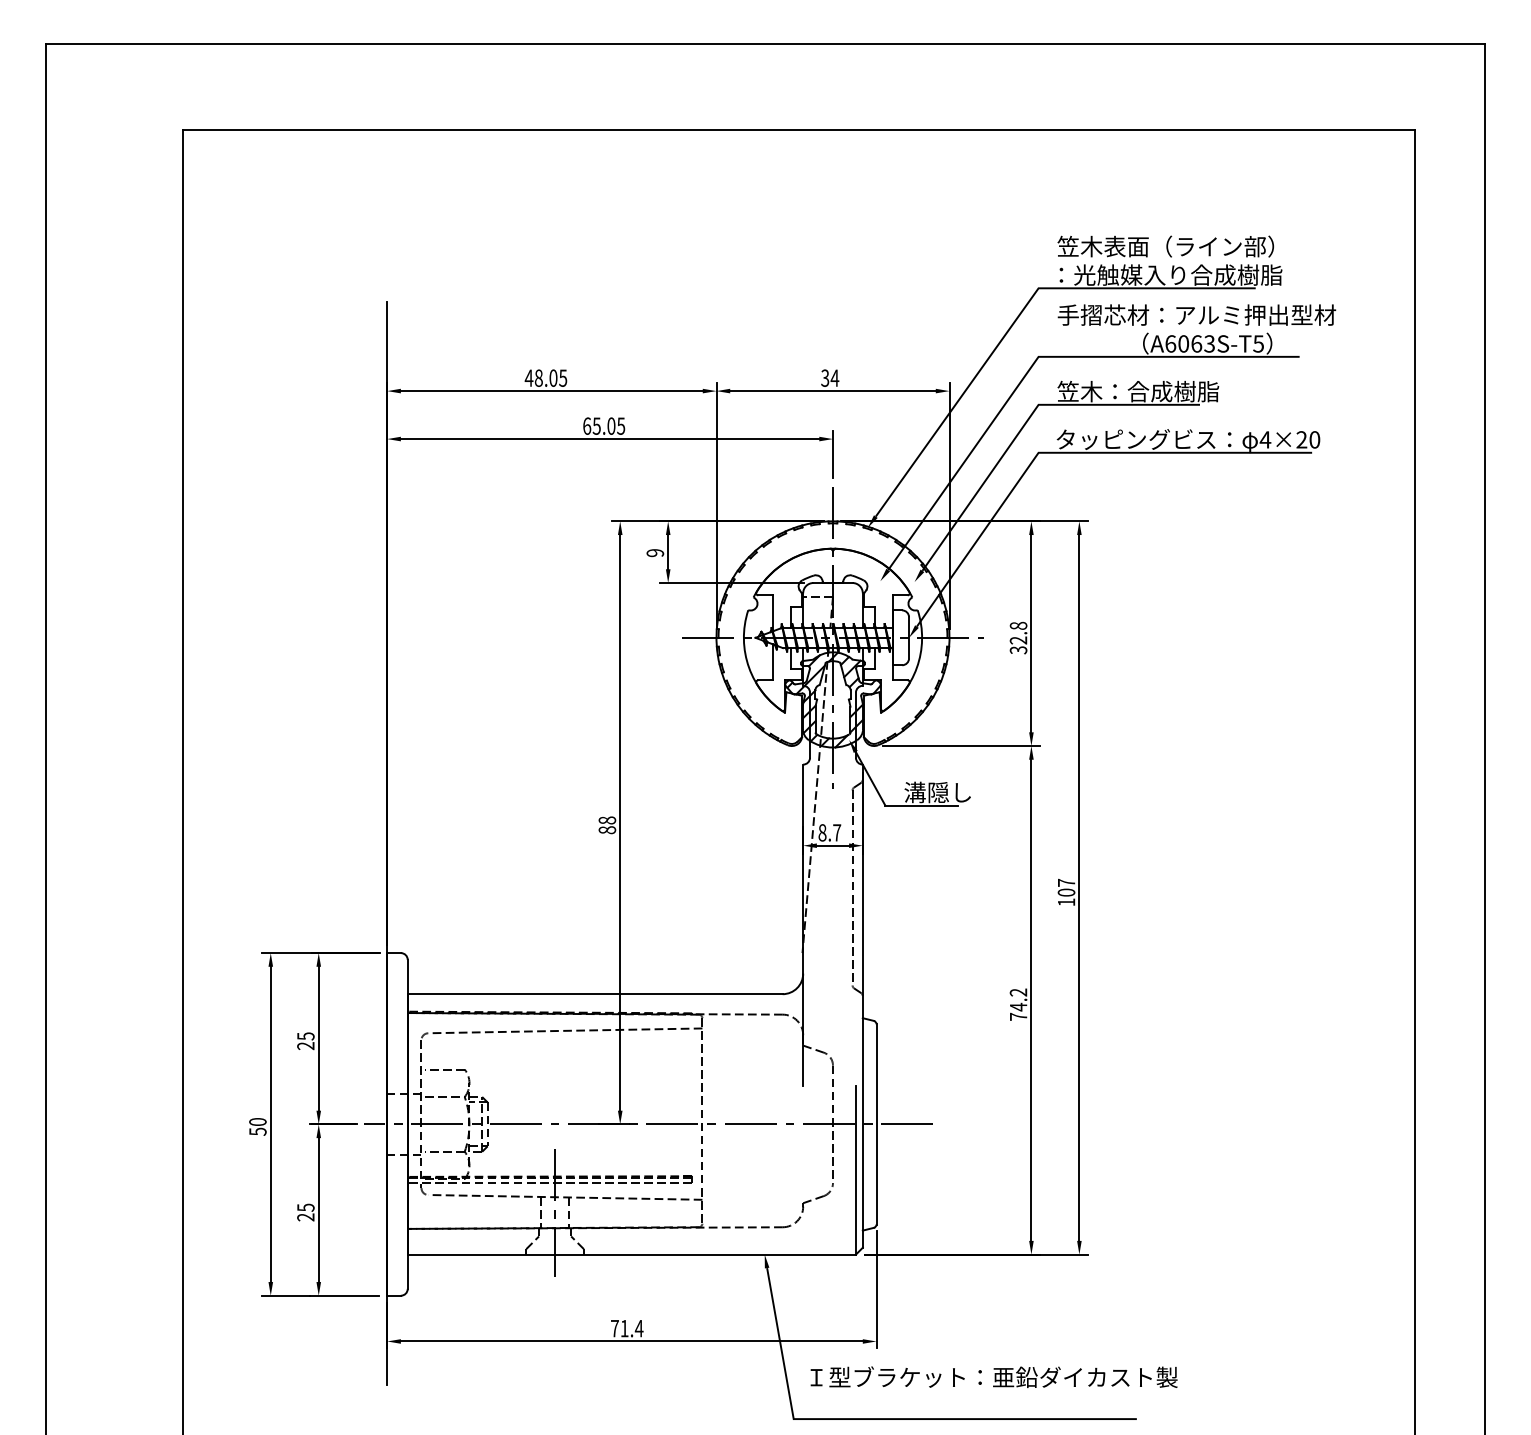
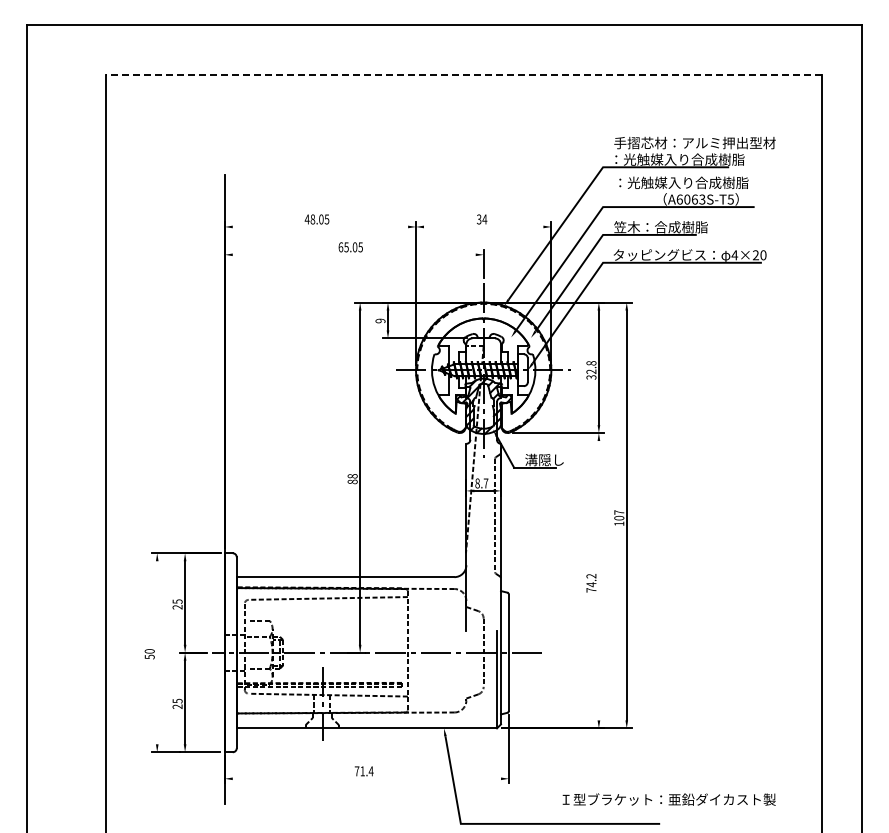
line: (798, 130) -> (463, 75), solid -> dashed
text: (1196, 245) -> (694, 142), 笠木表面（ライン部） -> 手摺芯材：アルミ押出型材
text: (1196, 314) -> (694, 182), 手摺芯材：アルミ押出型材 -> ：光触媒入り合成樹脂
line: (551, 390) -> (320, 226), removed
line: (832, 390) -> (483, 226), removed
line: (608, 438) -> (353, 254), removed
line: (1030, 999) -> (598, 580), removed
line: (271, 1123) -> (157, 652), removed
line: (631, 1340) -> (366, 778), removed
text: (992, 1377) -> (668, 799), moved

